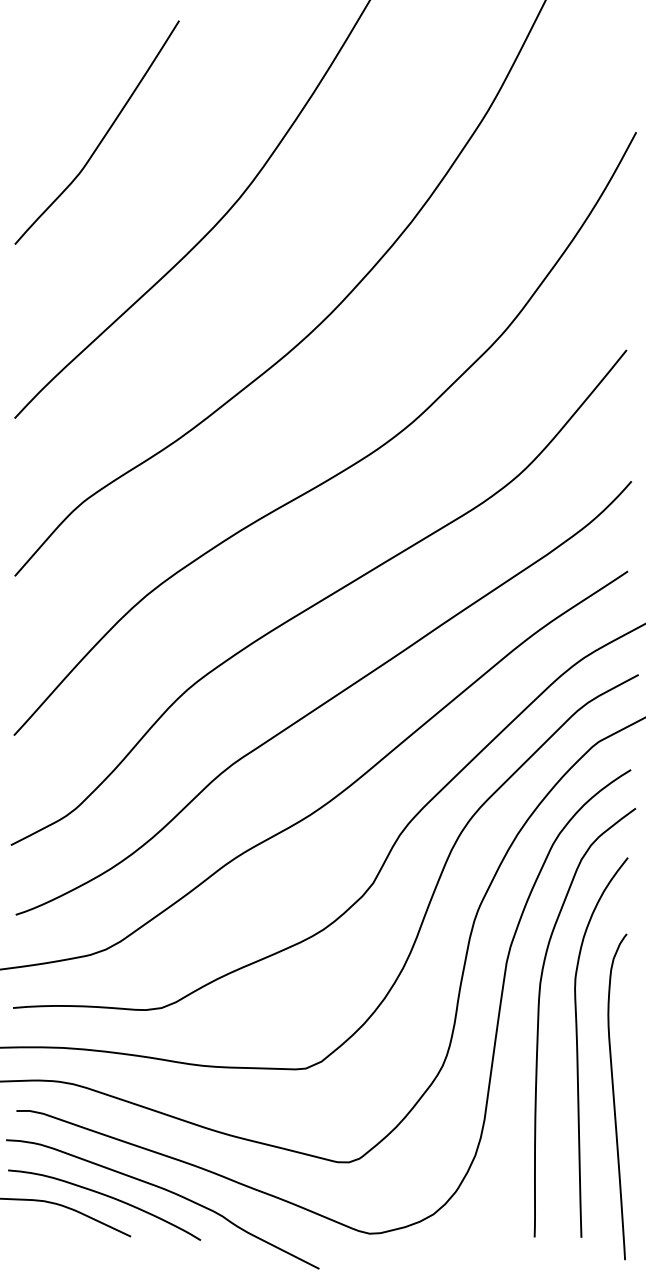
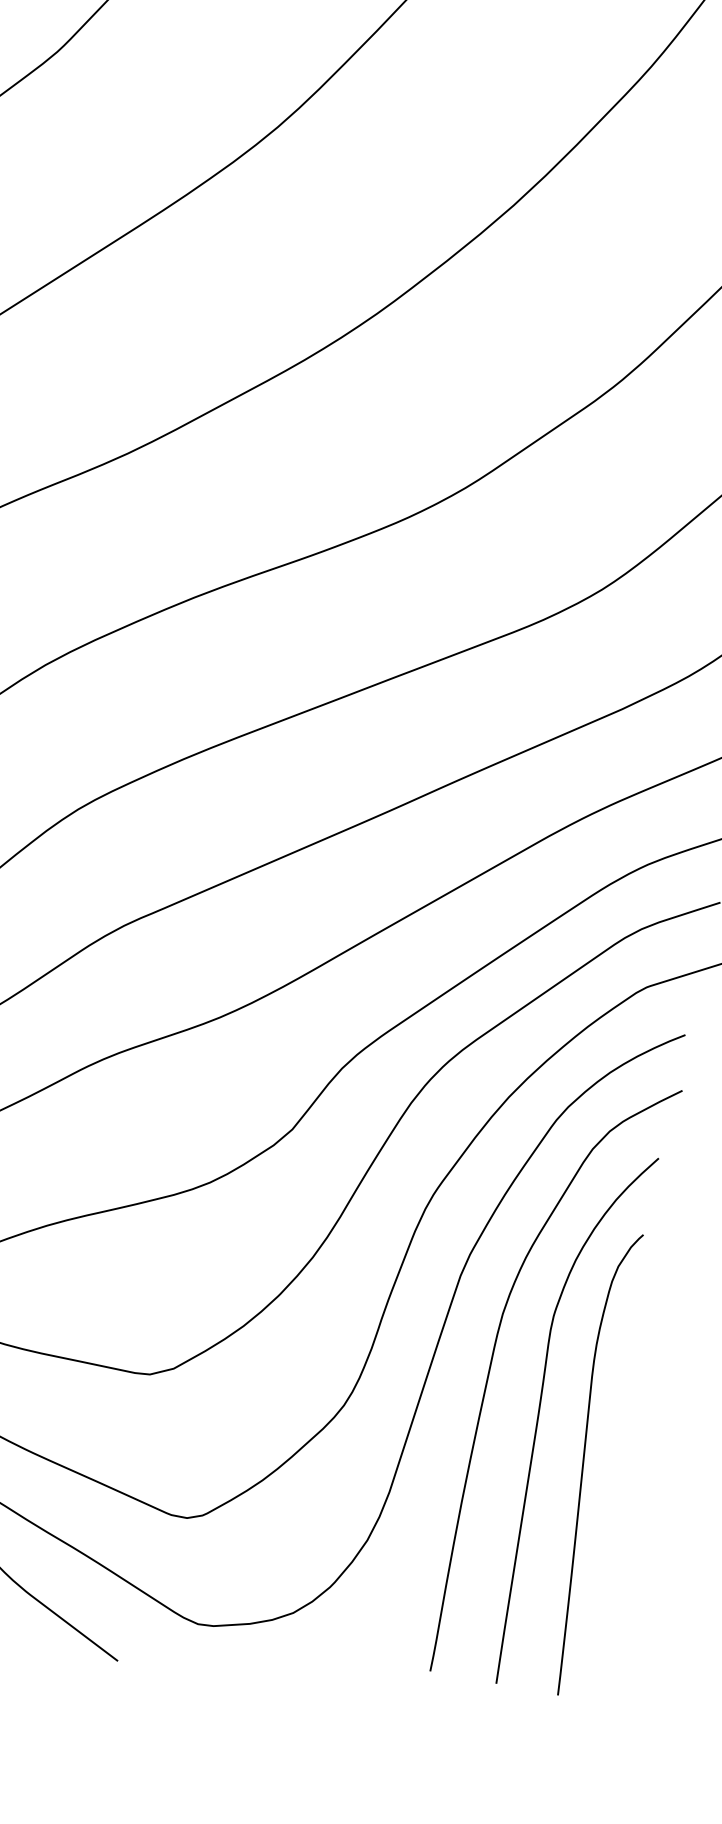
curve: (614, 1096) -> (584, 1461), moved

